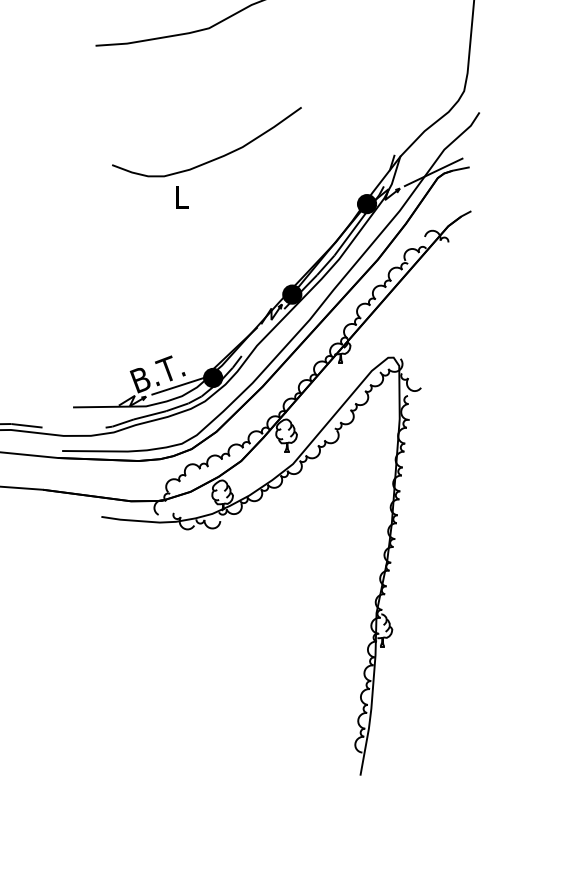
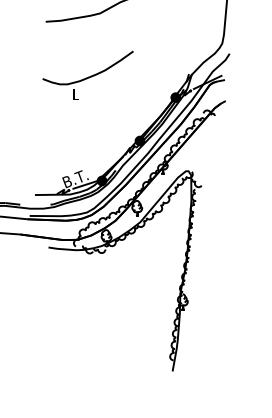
part: (205, 155) -> (87, 74), moved

